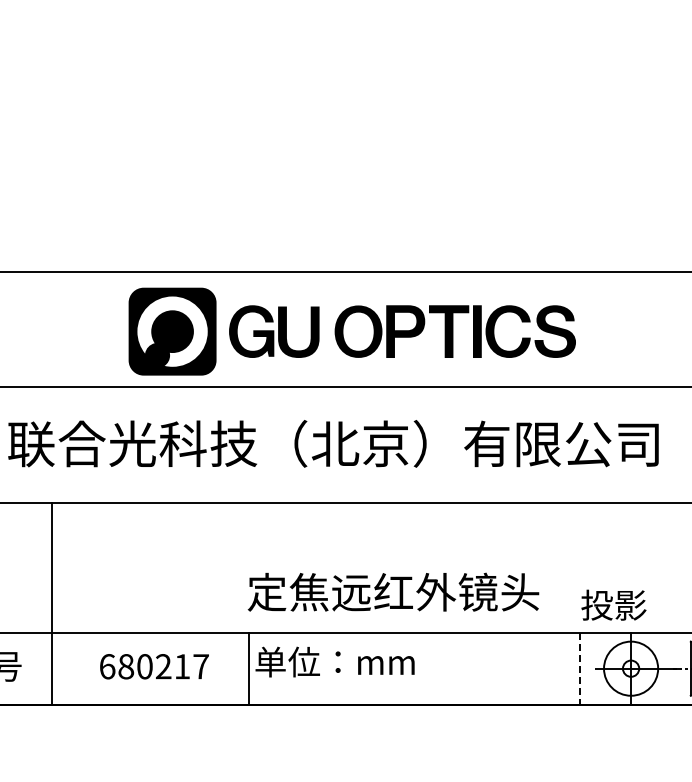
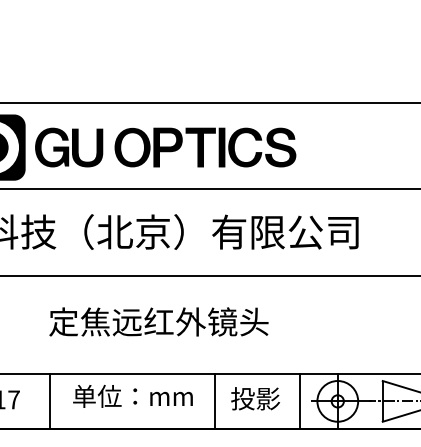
text: (393, 591) -> (158, 321), moved
text: (613, 604) -> (255, 398), moved
text: (334, 661) -> (132, 395), moved
line: (467, 668) -> (214, 401), added
line: (580, 669) -> (299, 401), dashed -> solid

